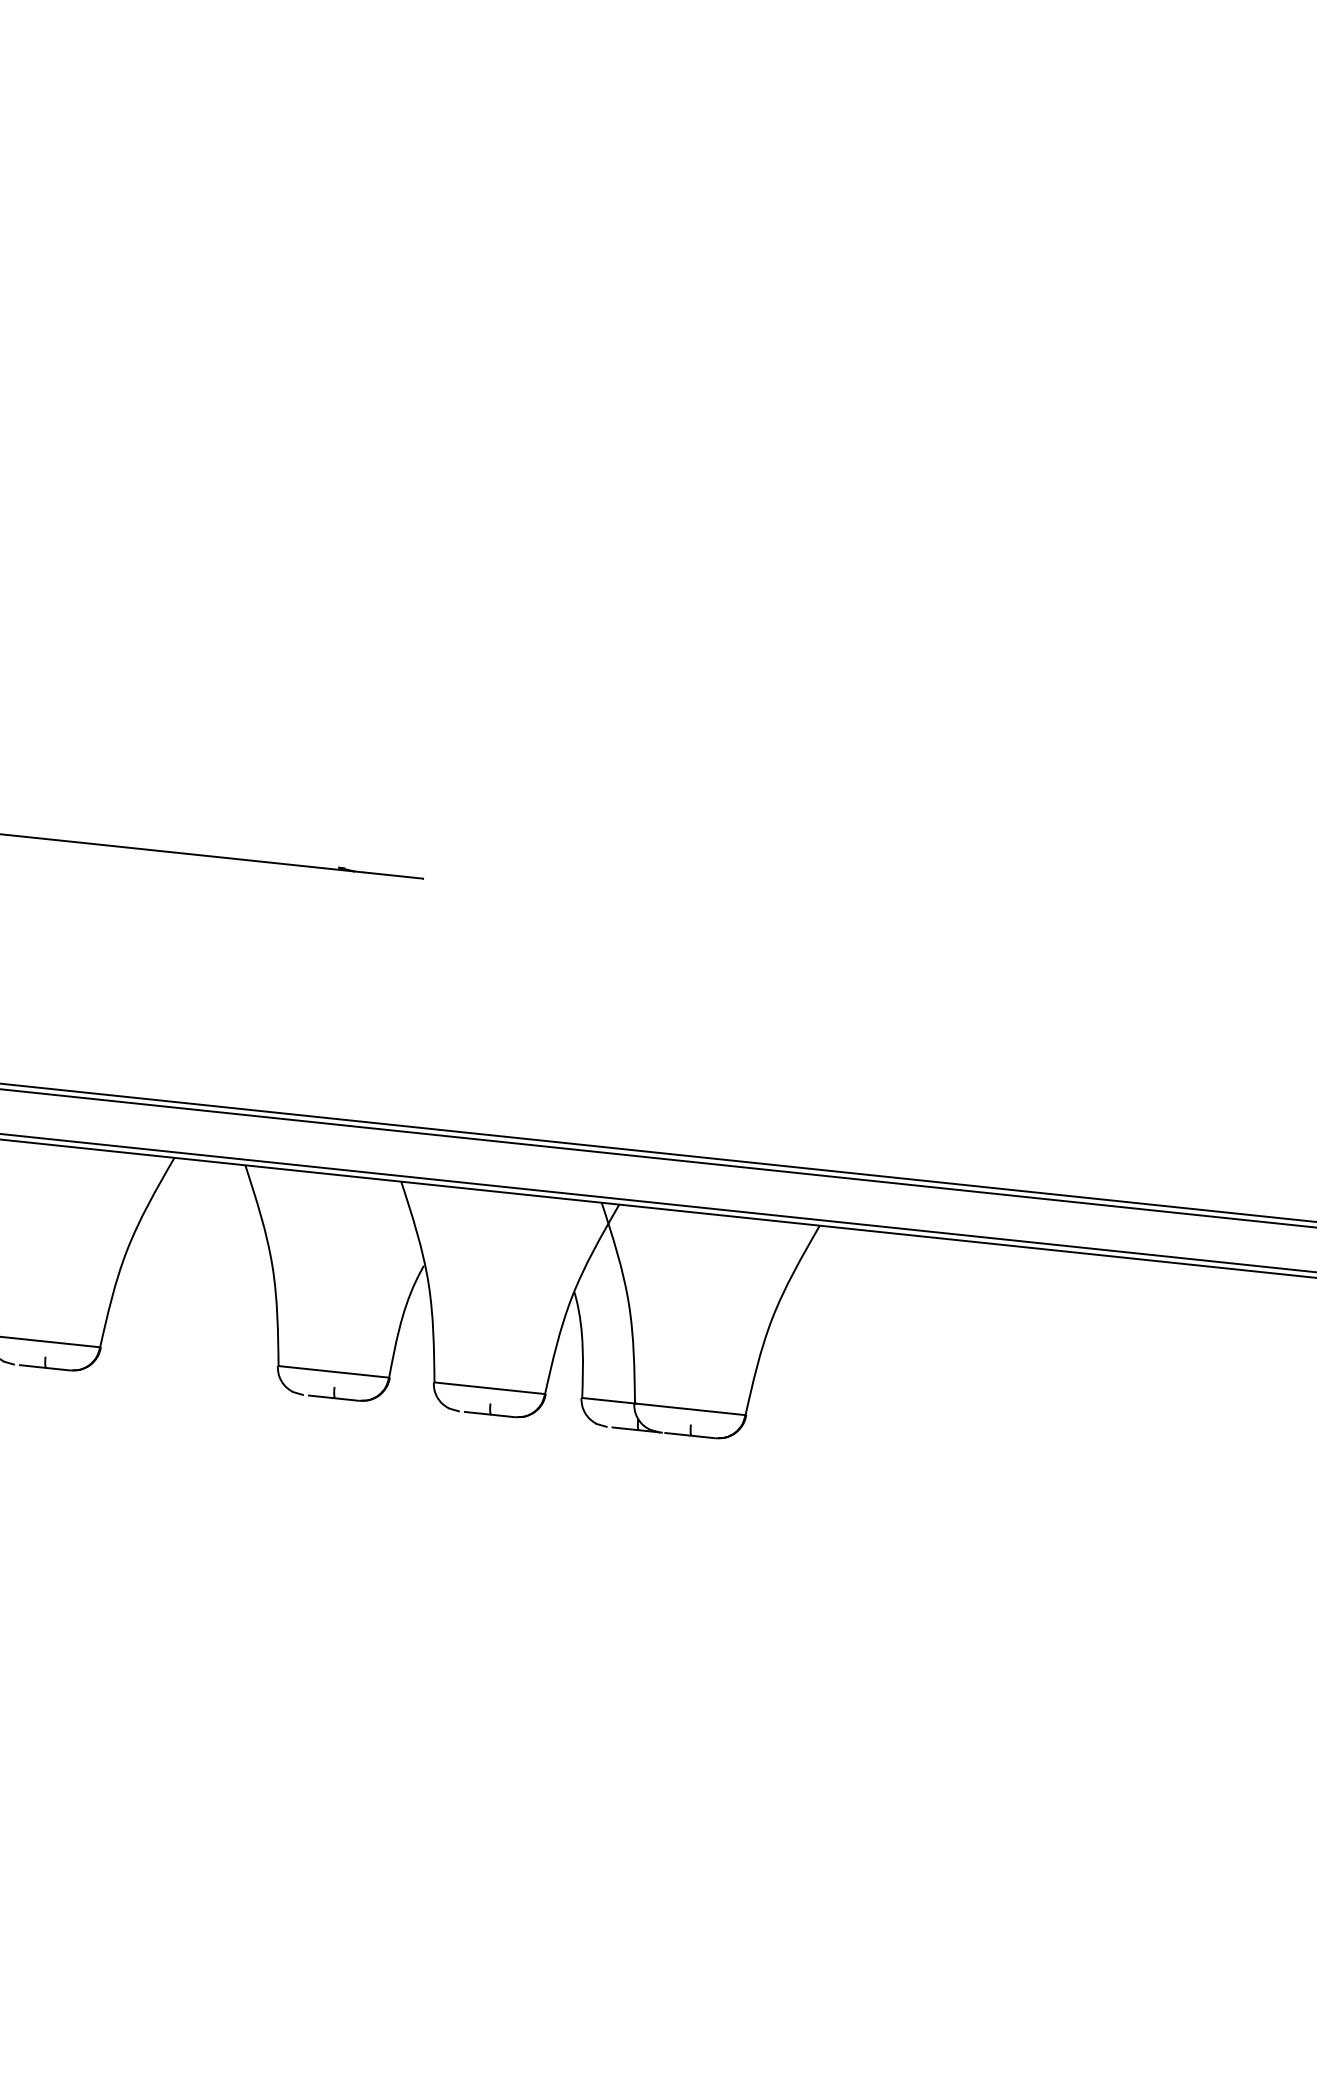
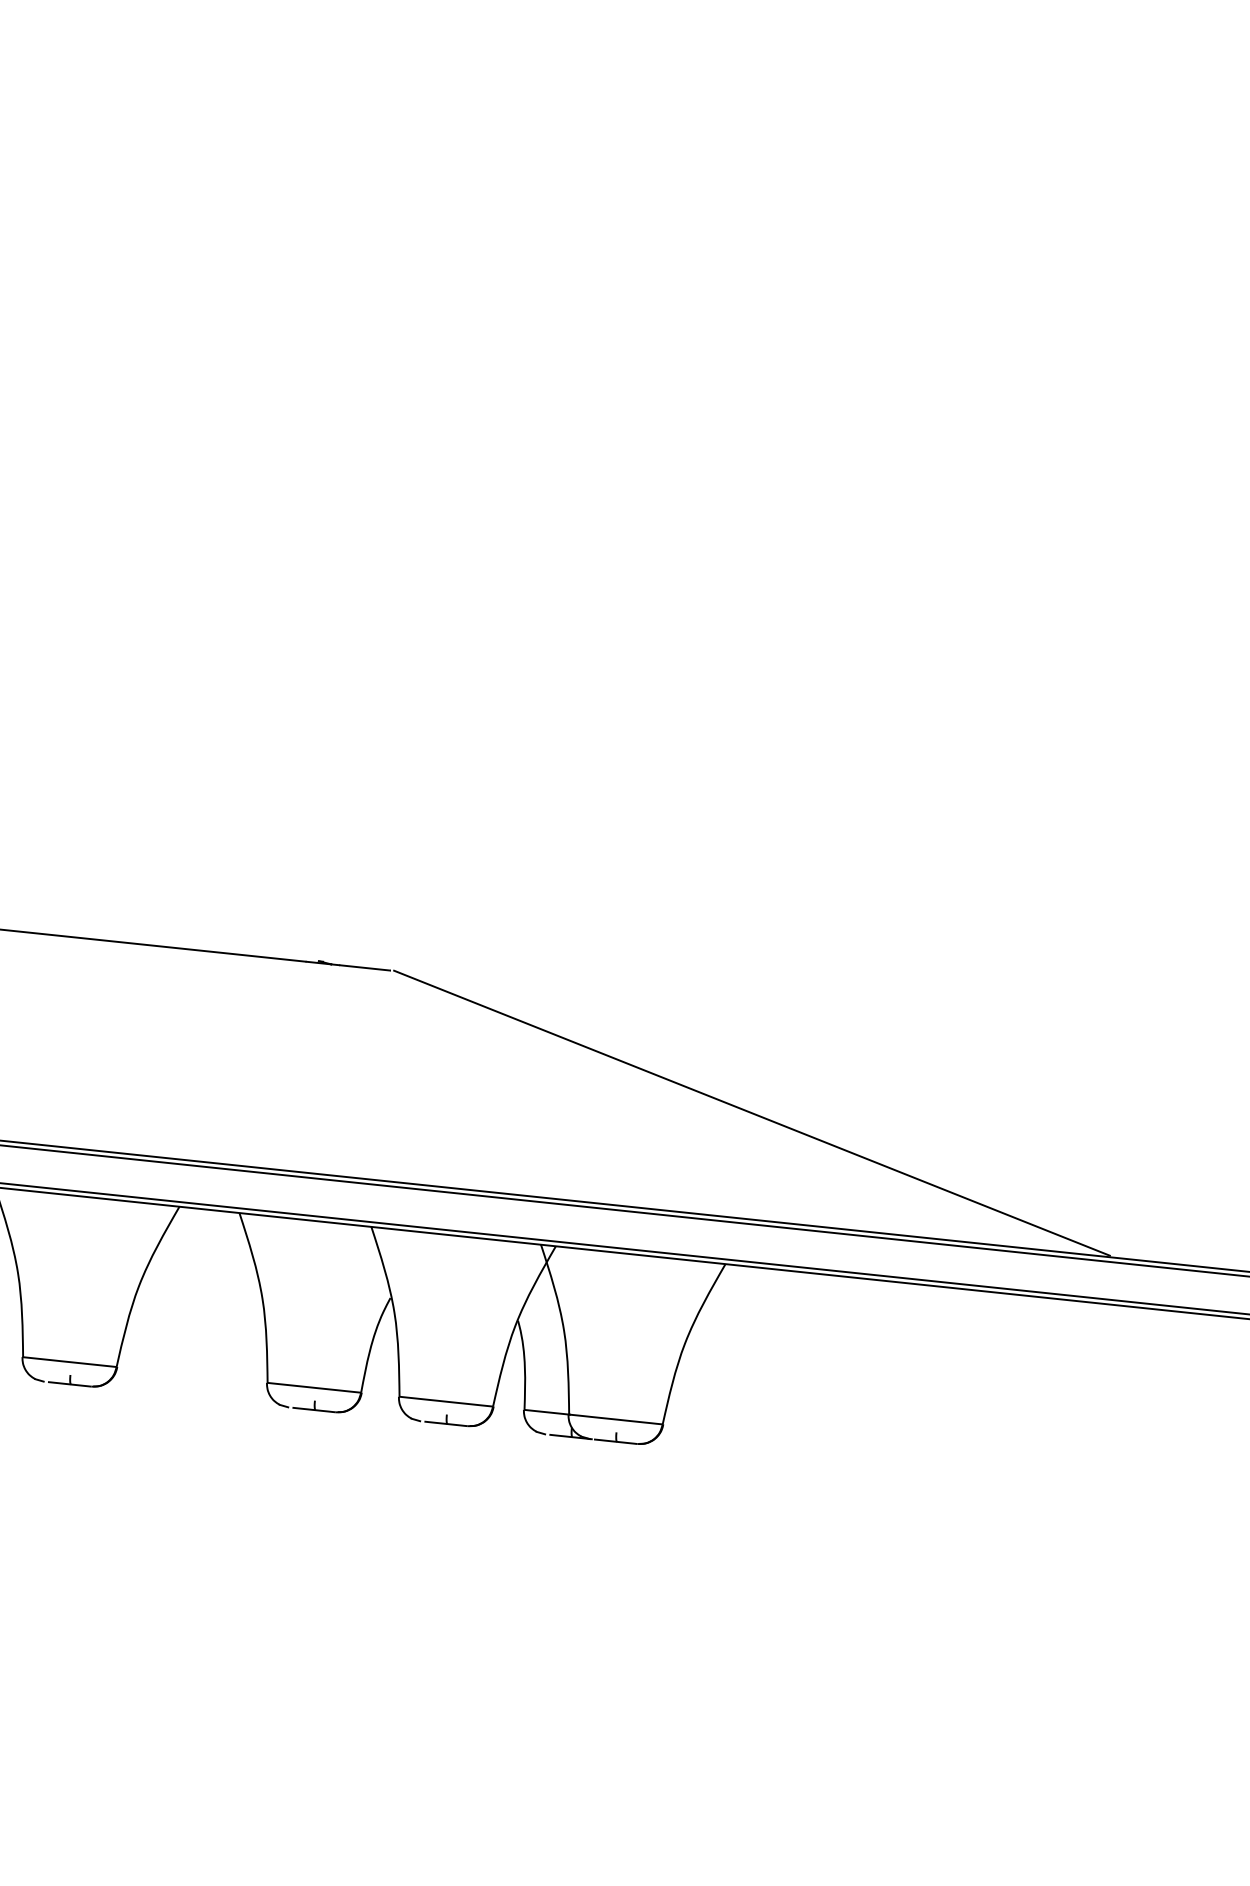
line: (850, 1046) -> (751, 1112), added

